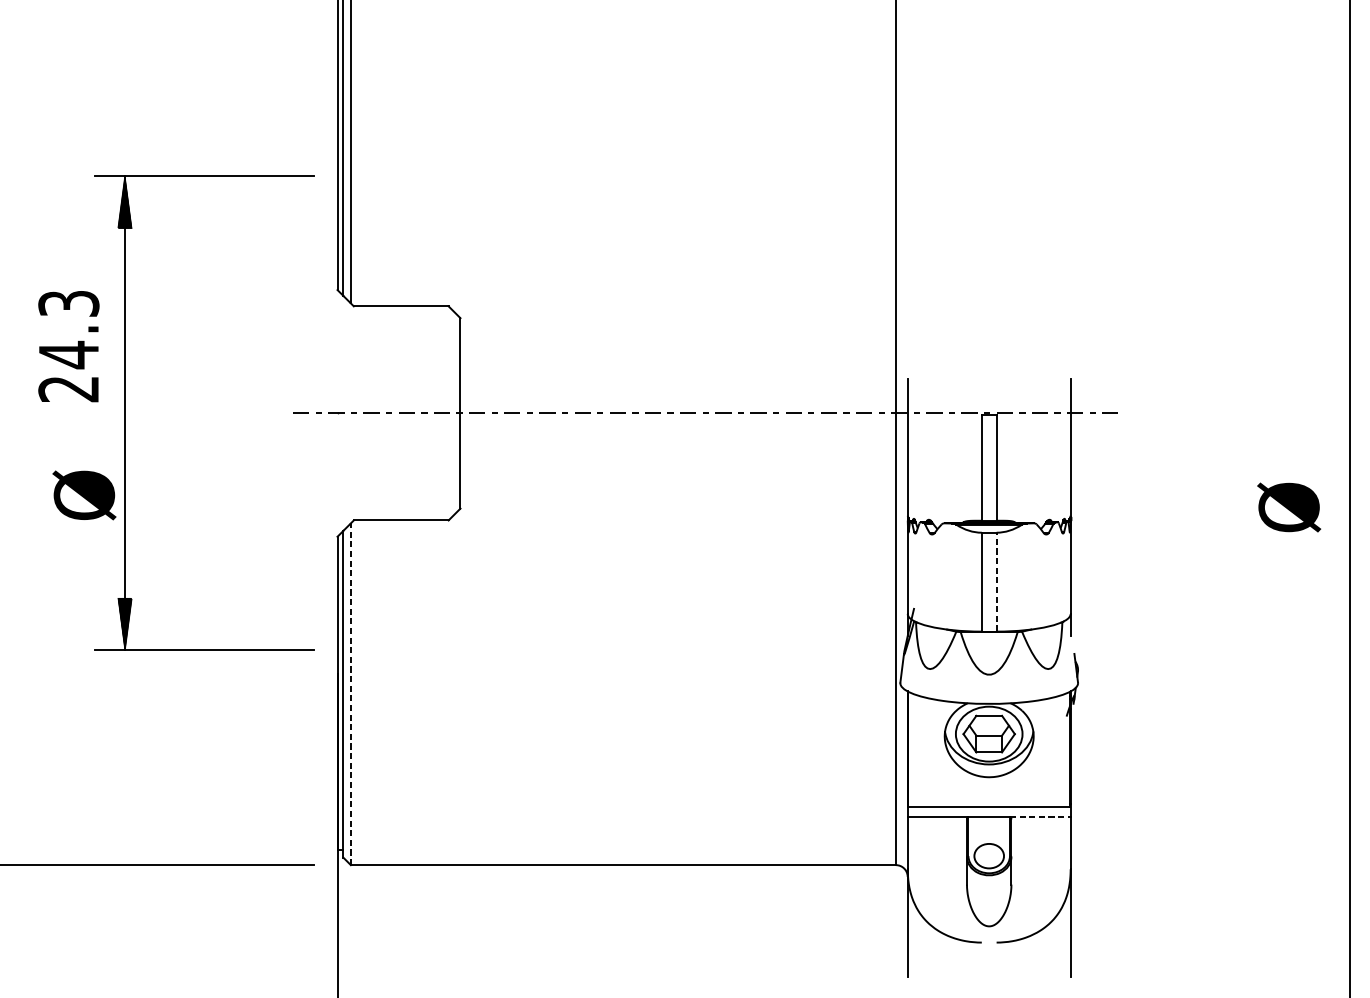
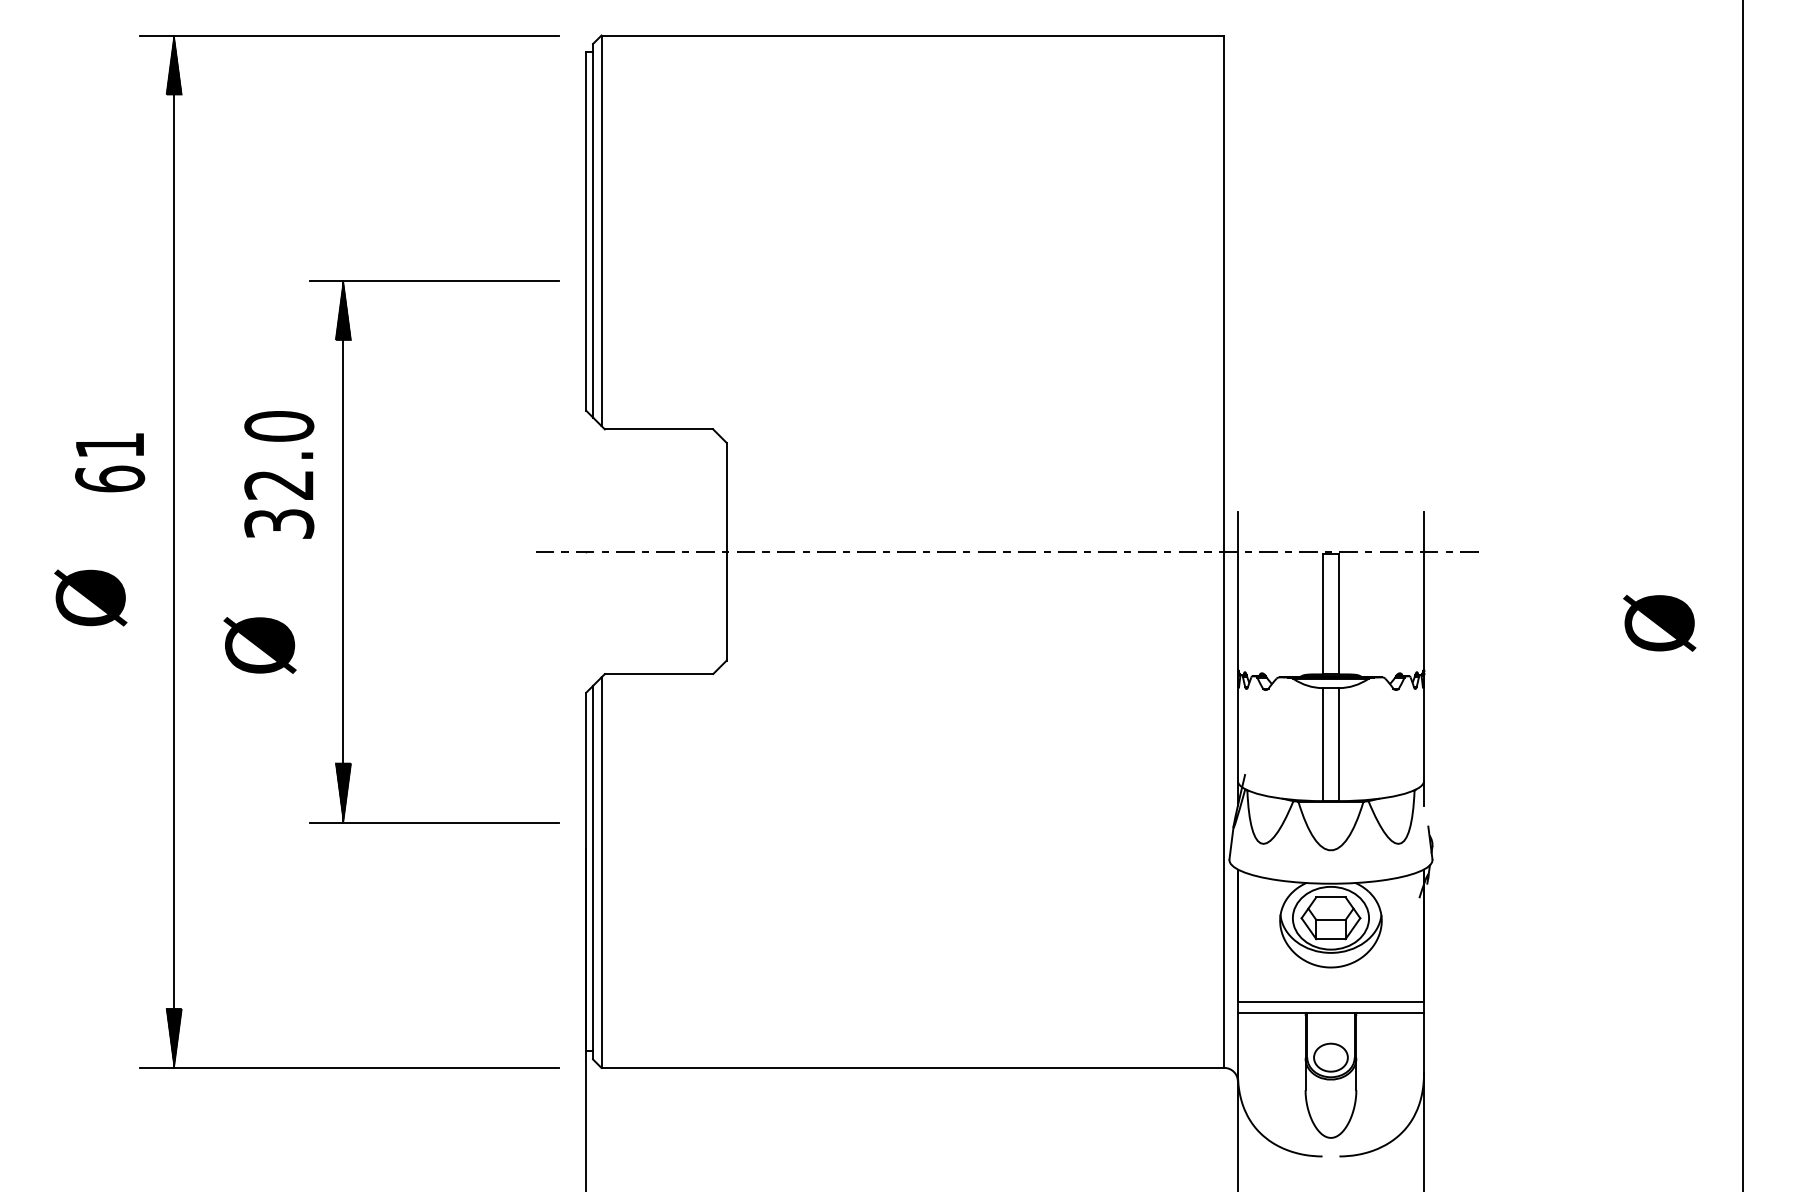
text: (69, 345) -> (279, 474), 24.3 -> 32.0
text: (83, 495) -> (259, 645), moved
text: (1288, 507) -> (1659, 623), moved
line: (996, 582) -> (1339, 744), dashed -> solid
line: (350, 694) -> (601, 872), dashed -> solid
line: (1040, 816) -> (1389, 1012), dashed -> solid

